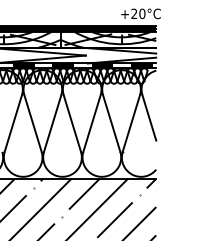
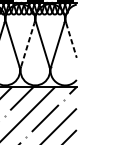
line: (149, 117) -> (71, 40), solid -> dashed
line: (92, 123) -> (28, 44), solid -> dashed

